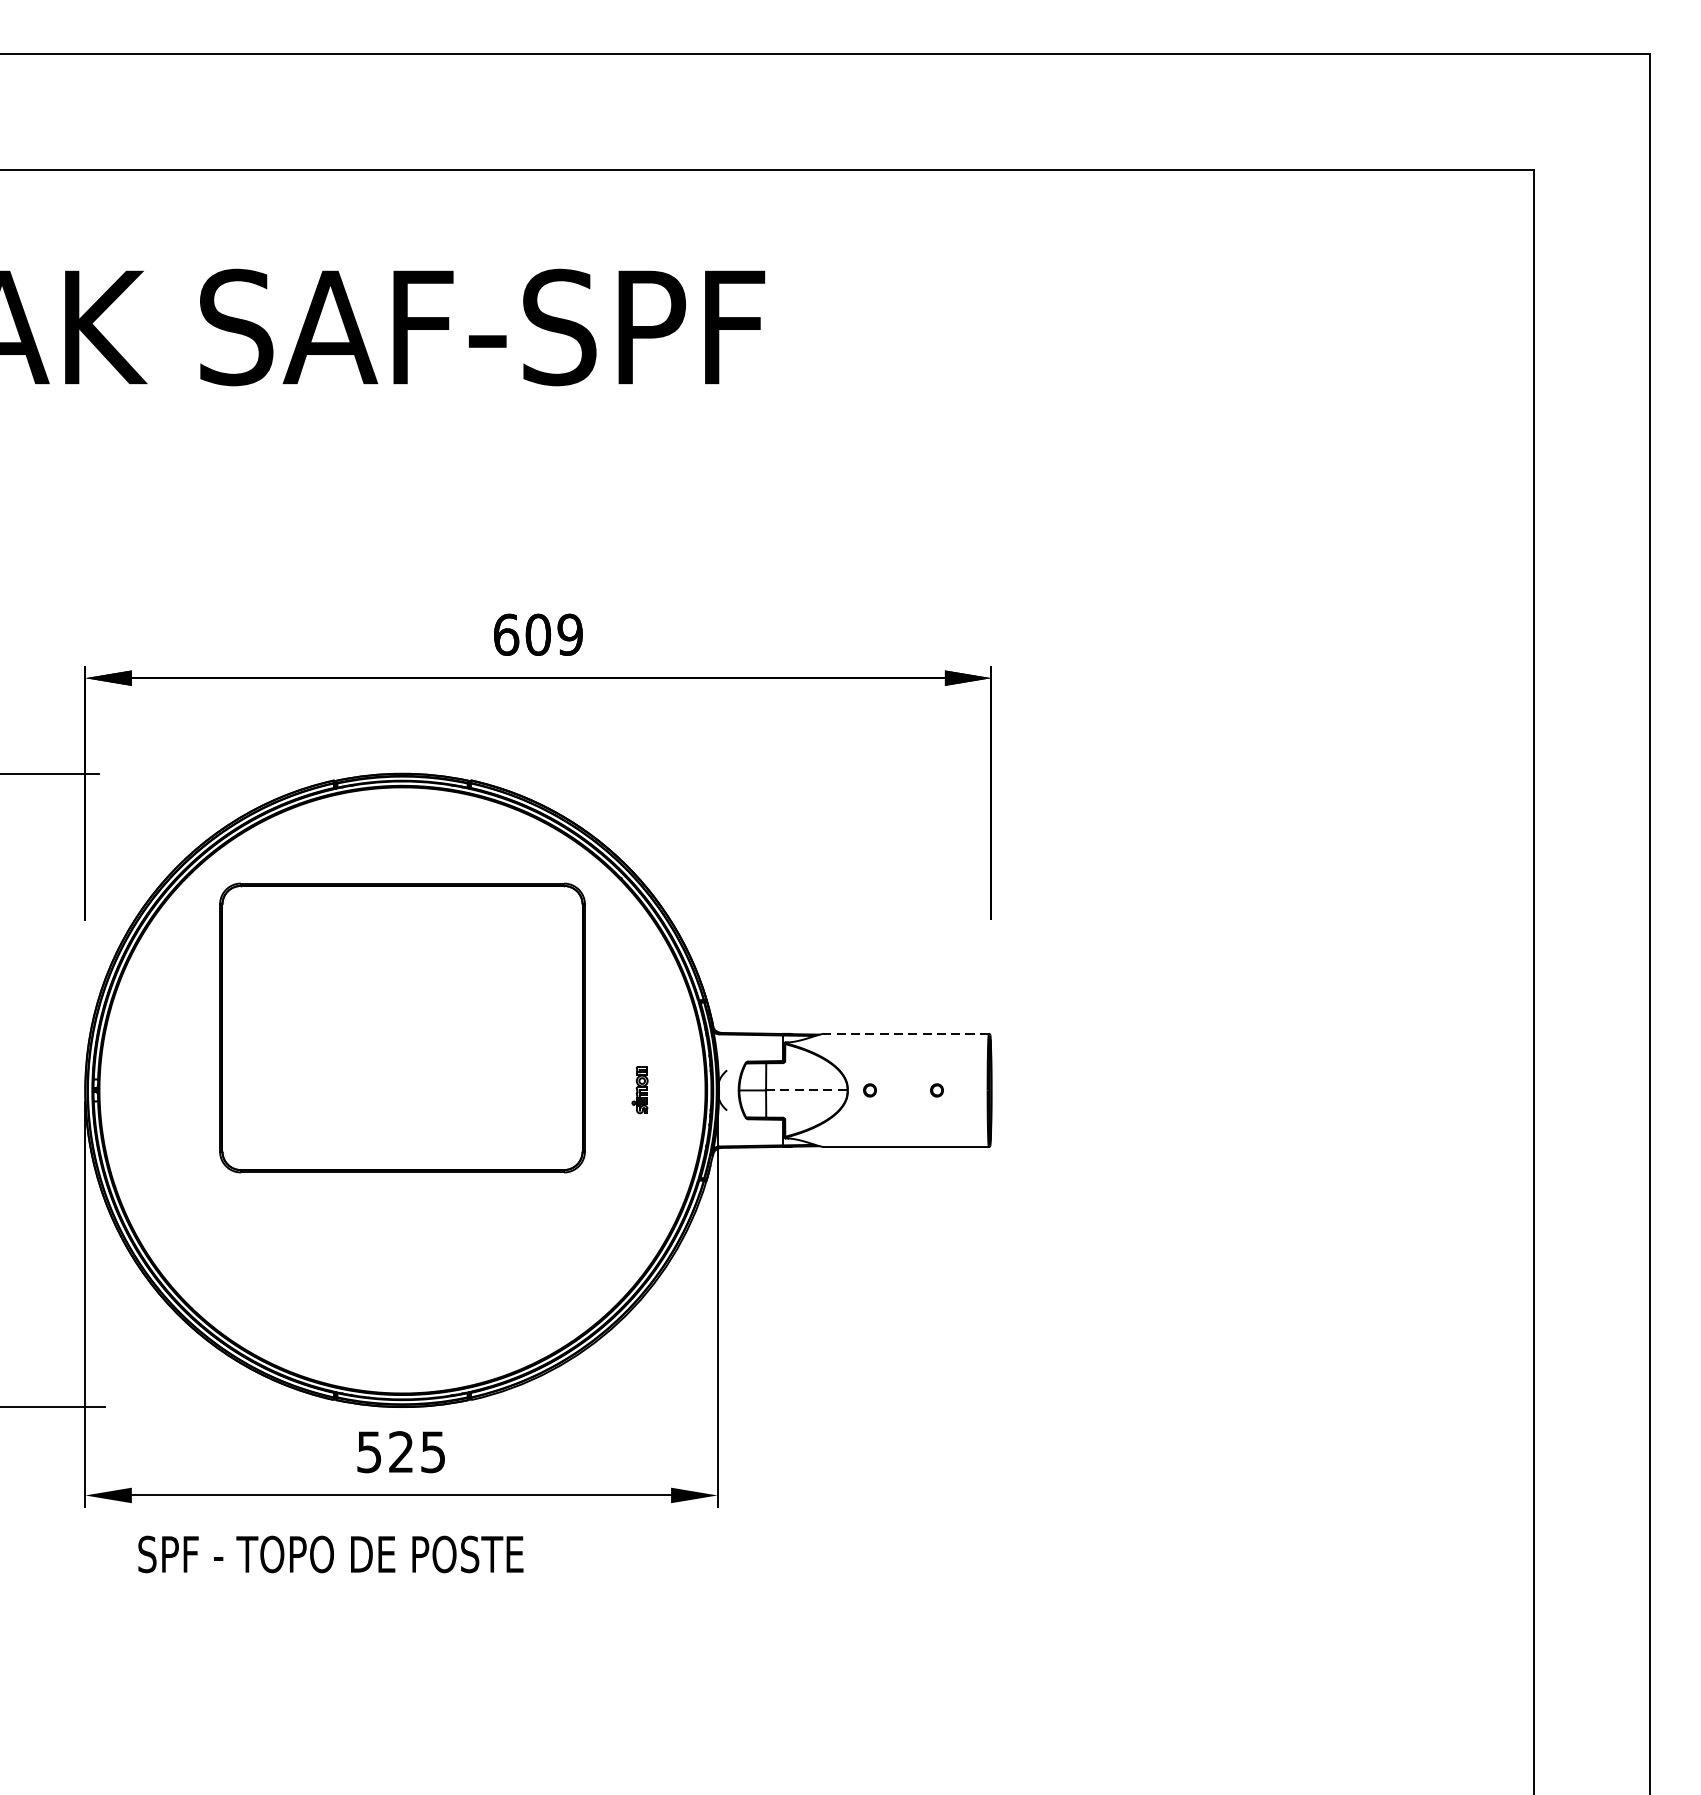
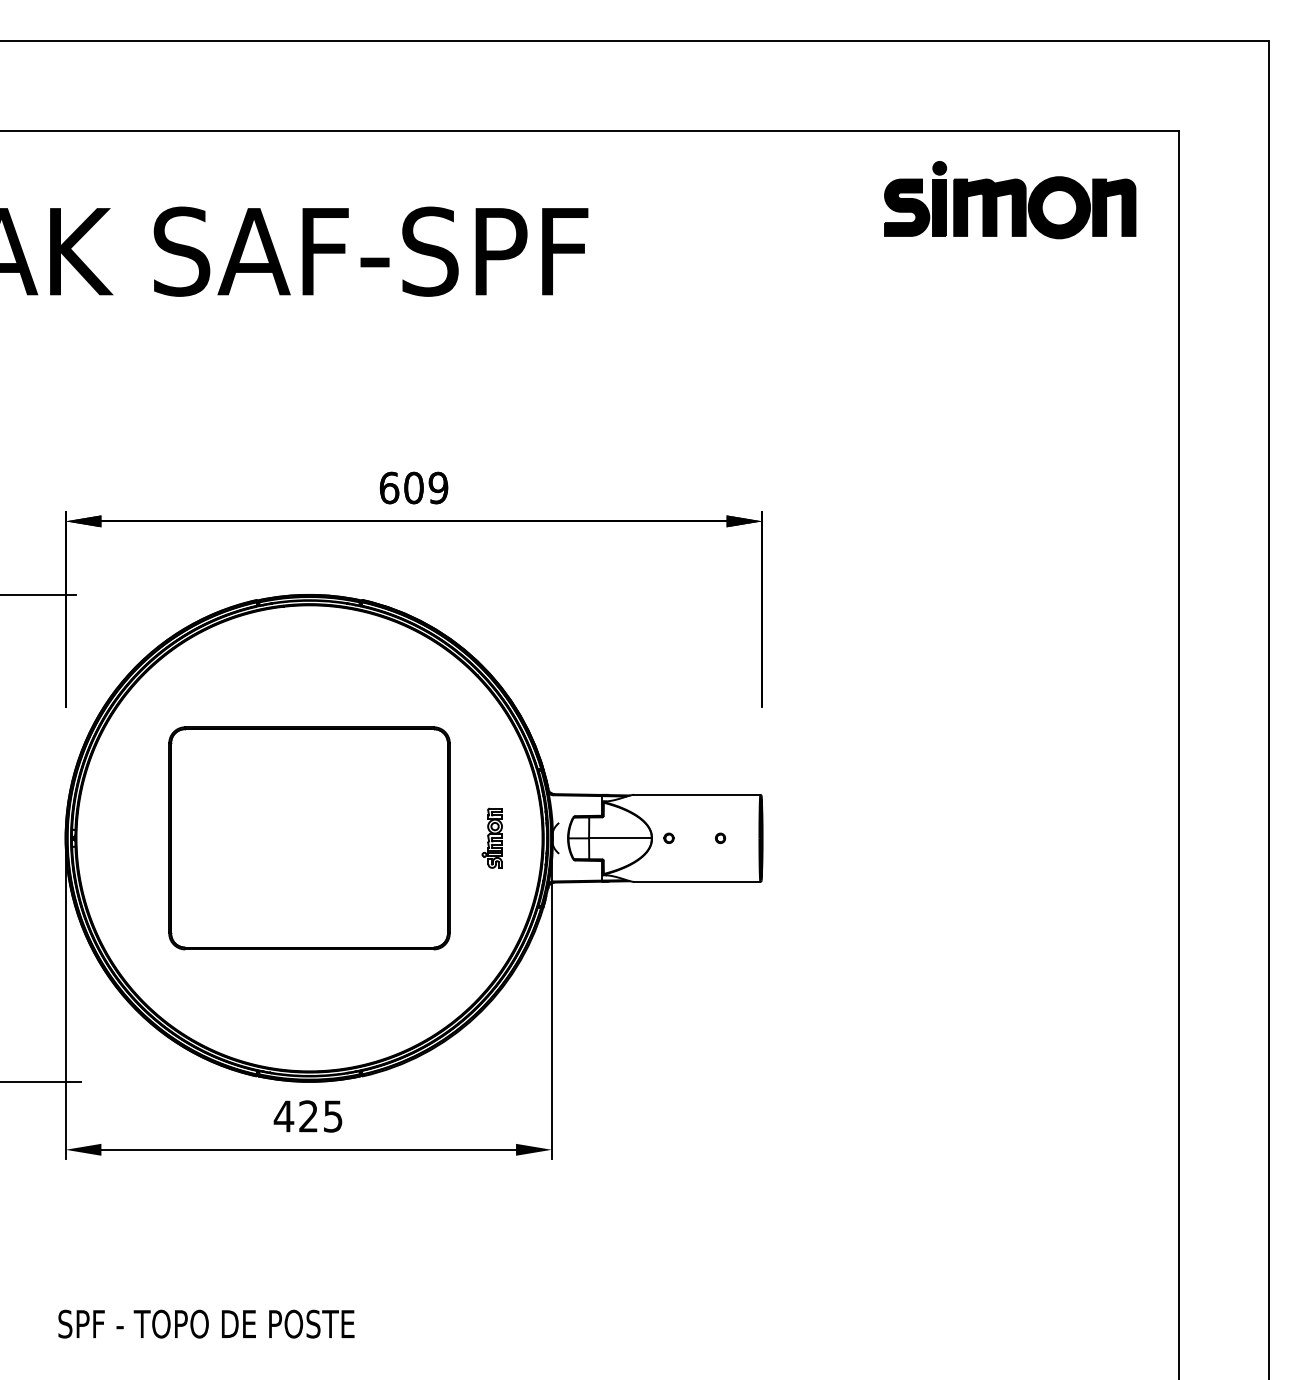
part: (1314, 260) -> (1010, 200), added
part: (402, 1028) -> (309, 838), moved
line: (905, 1033) -> (696, 794), dashed -> solid
part: (639, 1089) -> (491, 837), size x1.67
line: (806, 1090) -> (620, 838), dashed -> solid
text: (368, 1452) -> (283, 1116), 525 -> 425
text: (330, 1553) -> (206, 1323), moved

